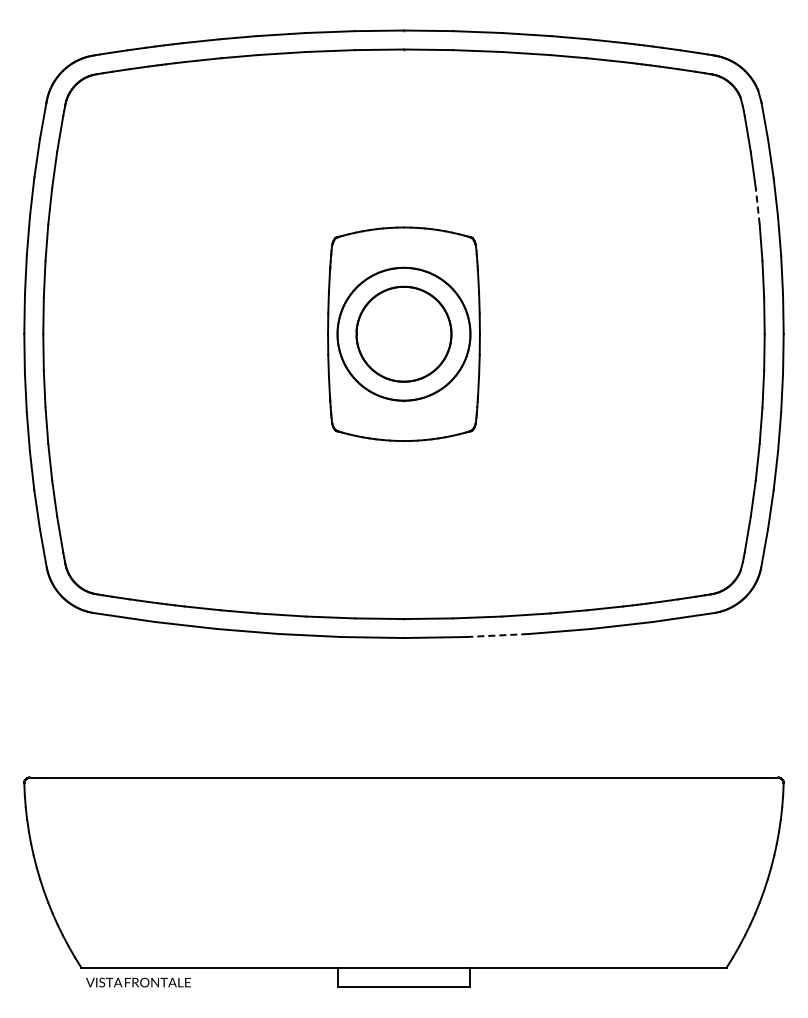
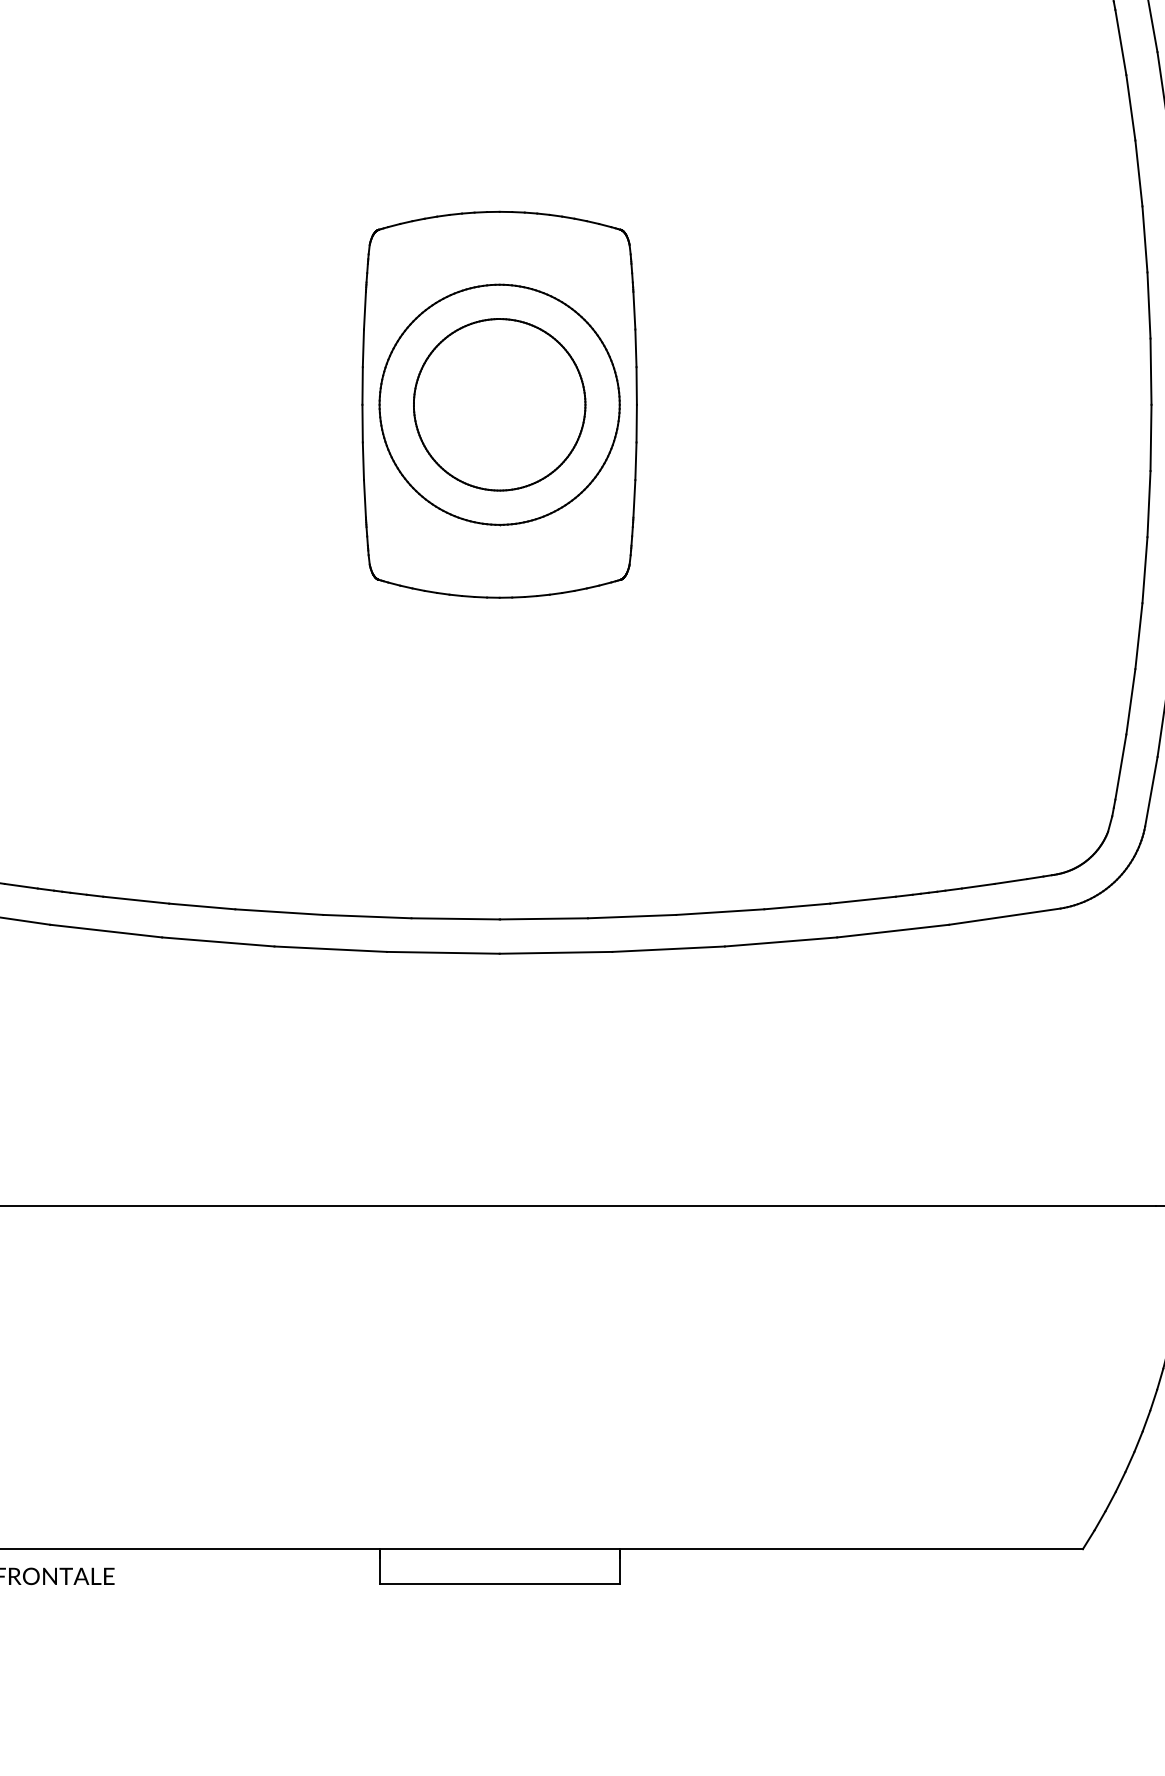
line: (757, 205) -> (1138, 172), dashed -> solid
line: (497, 635) -> (668, 949), dashed -> solid

